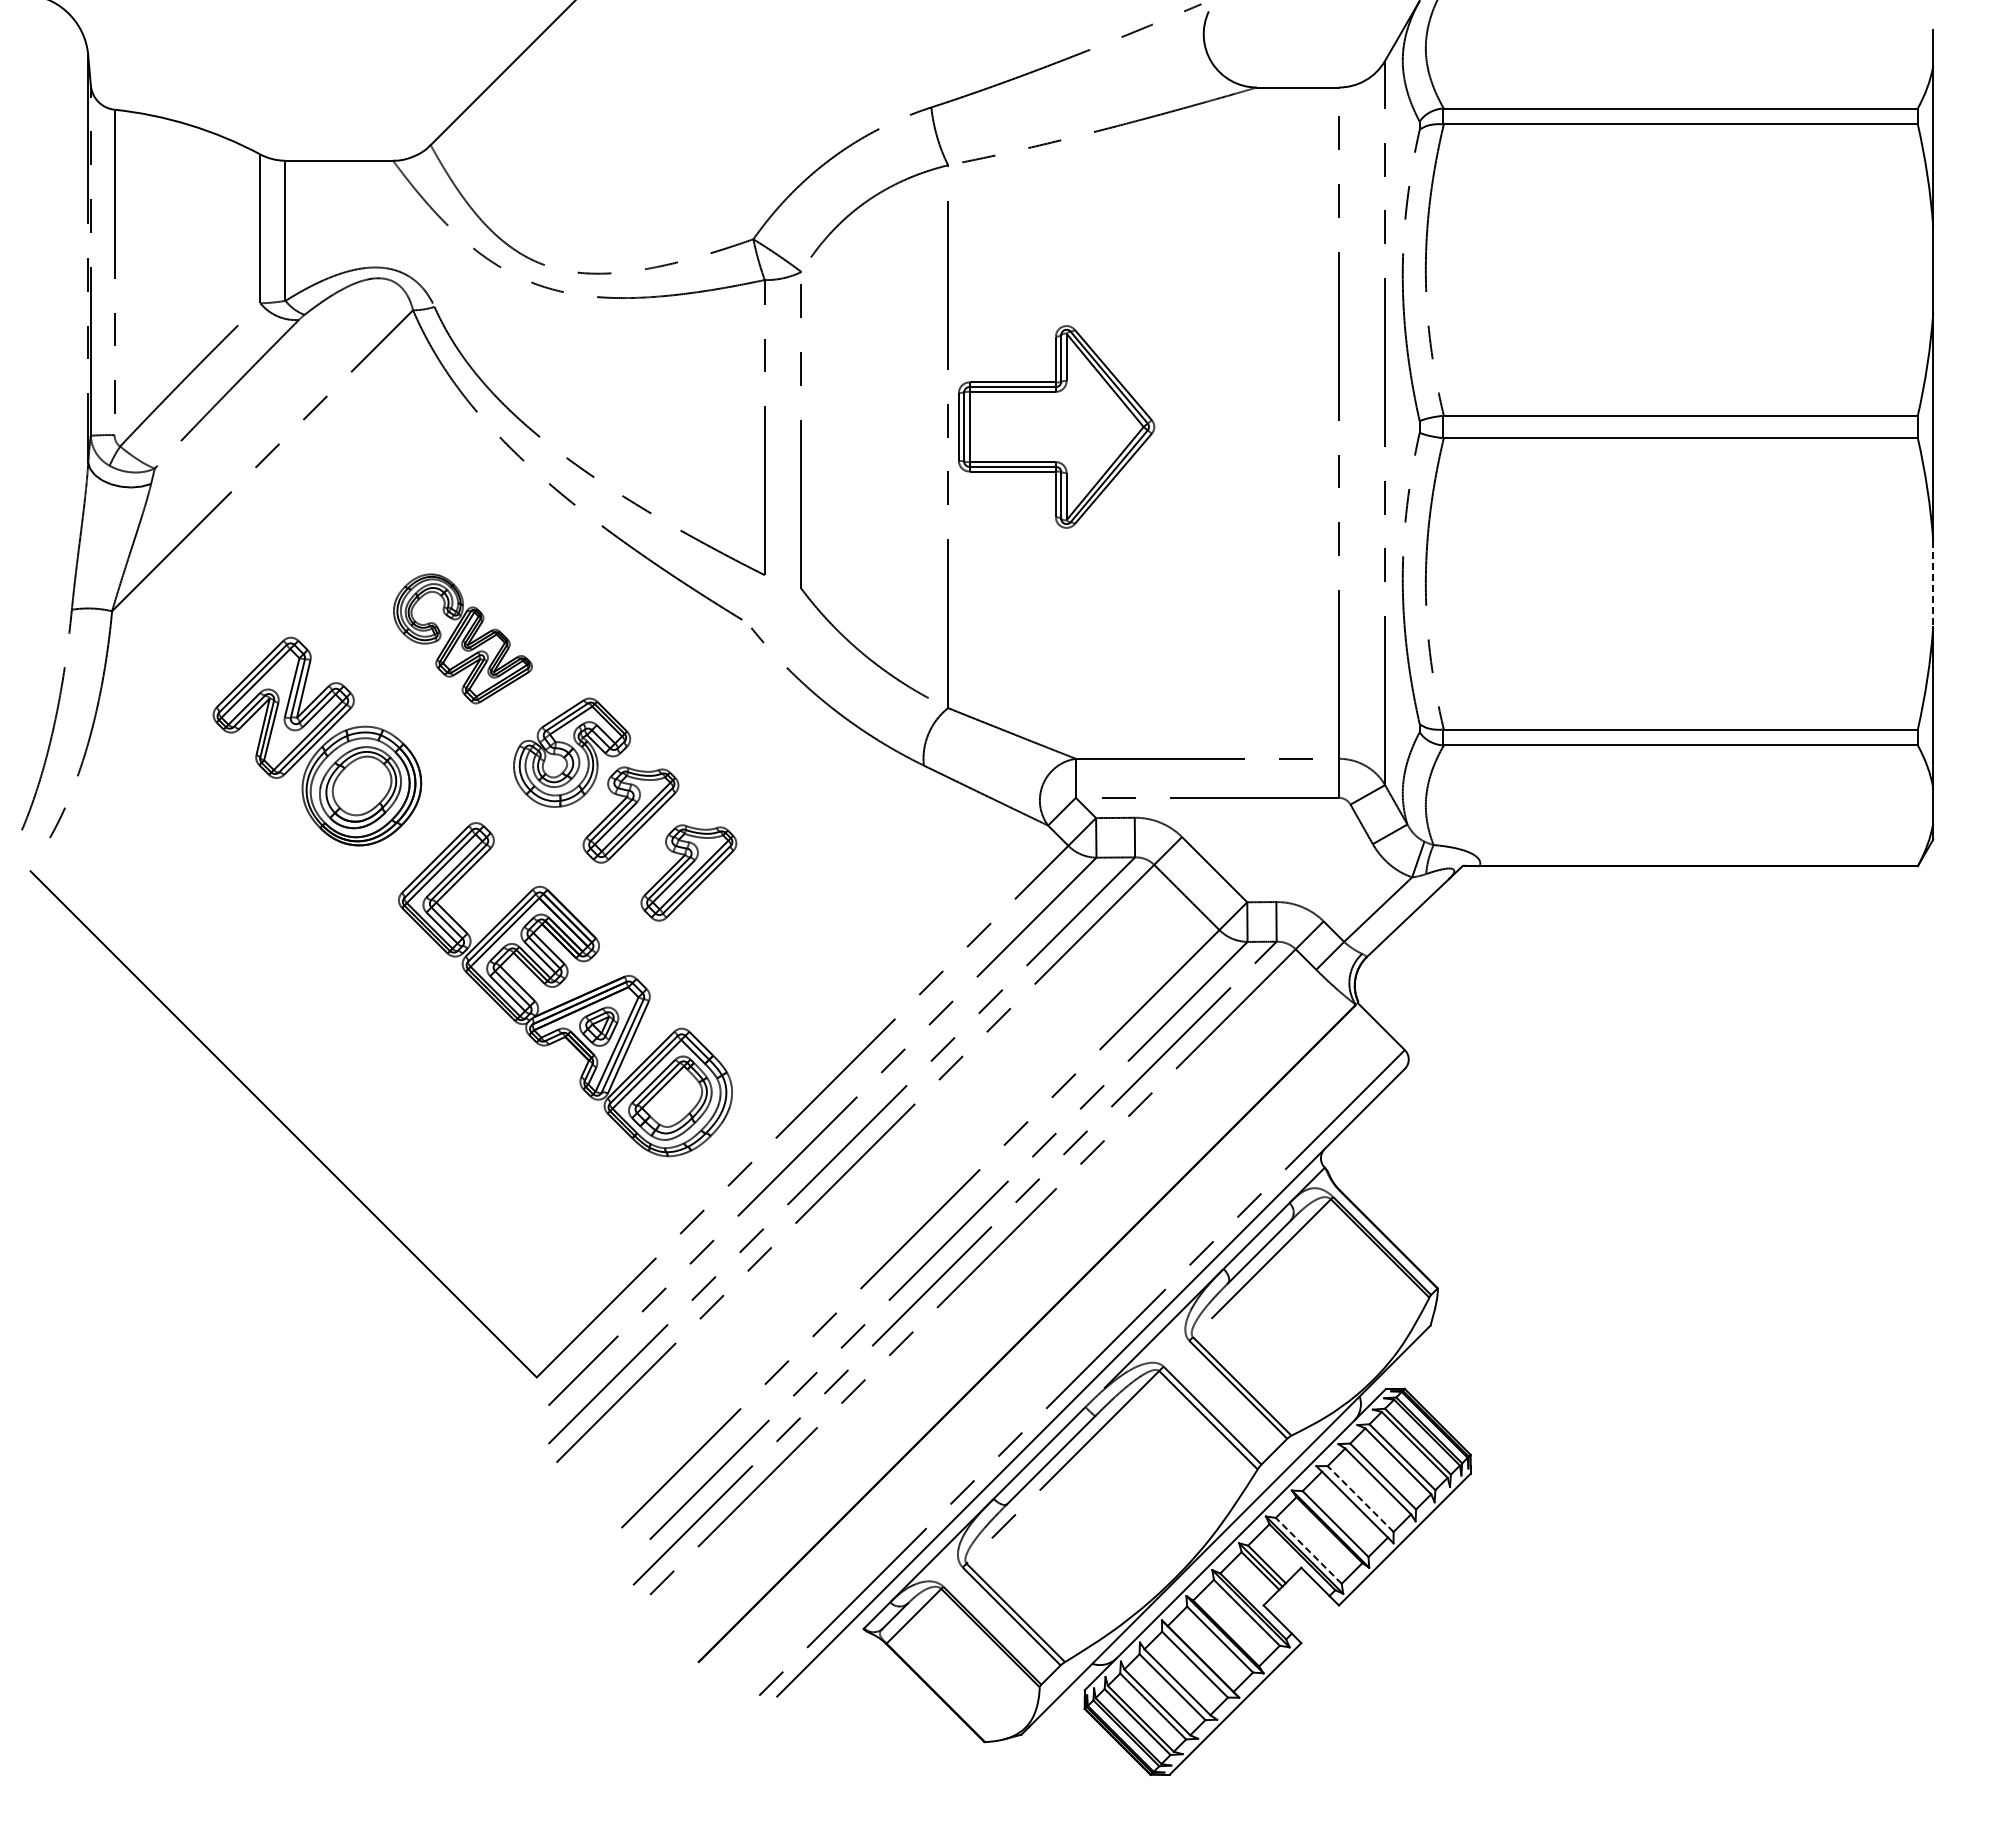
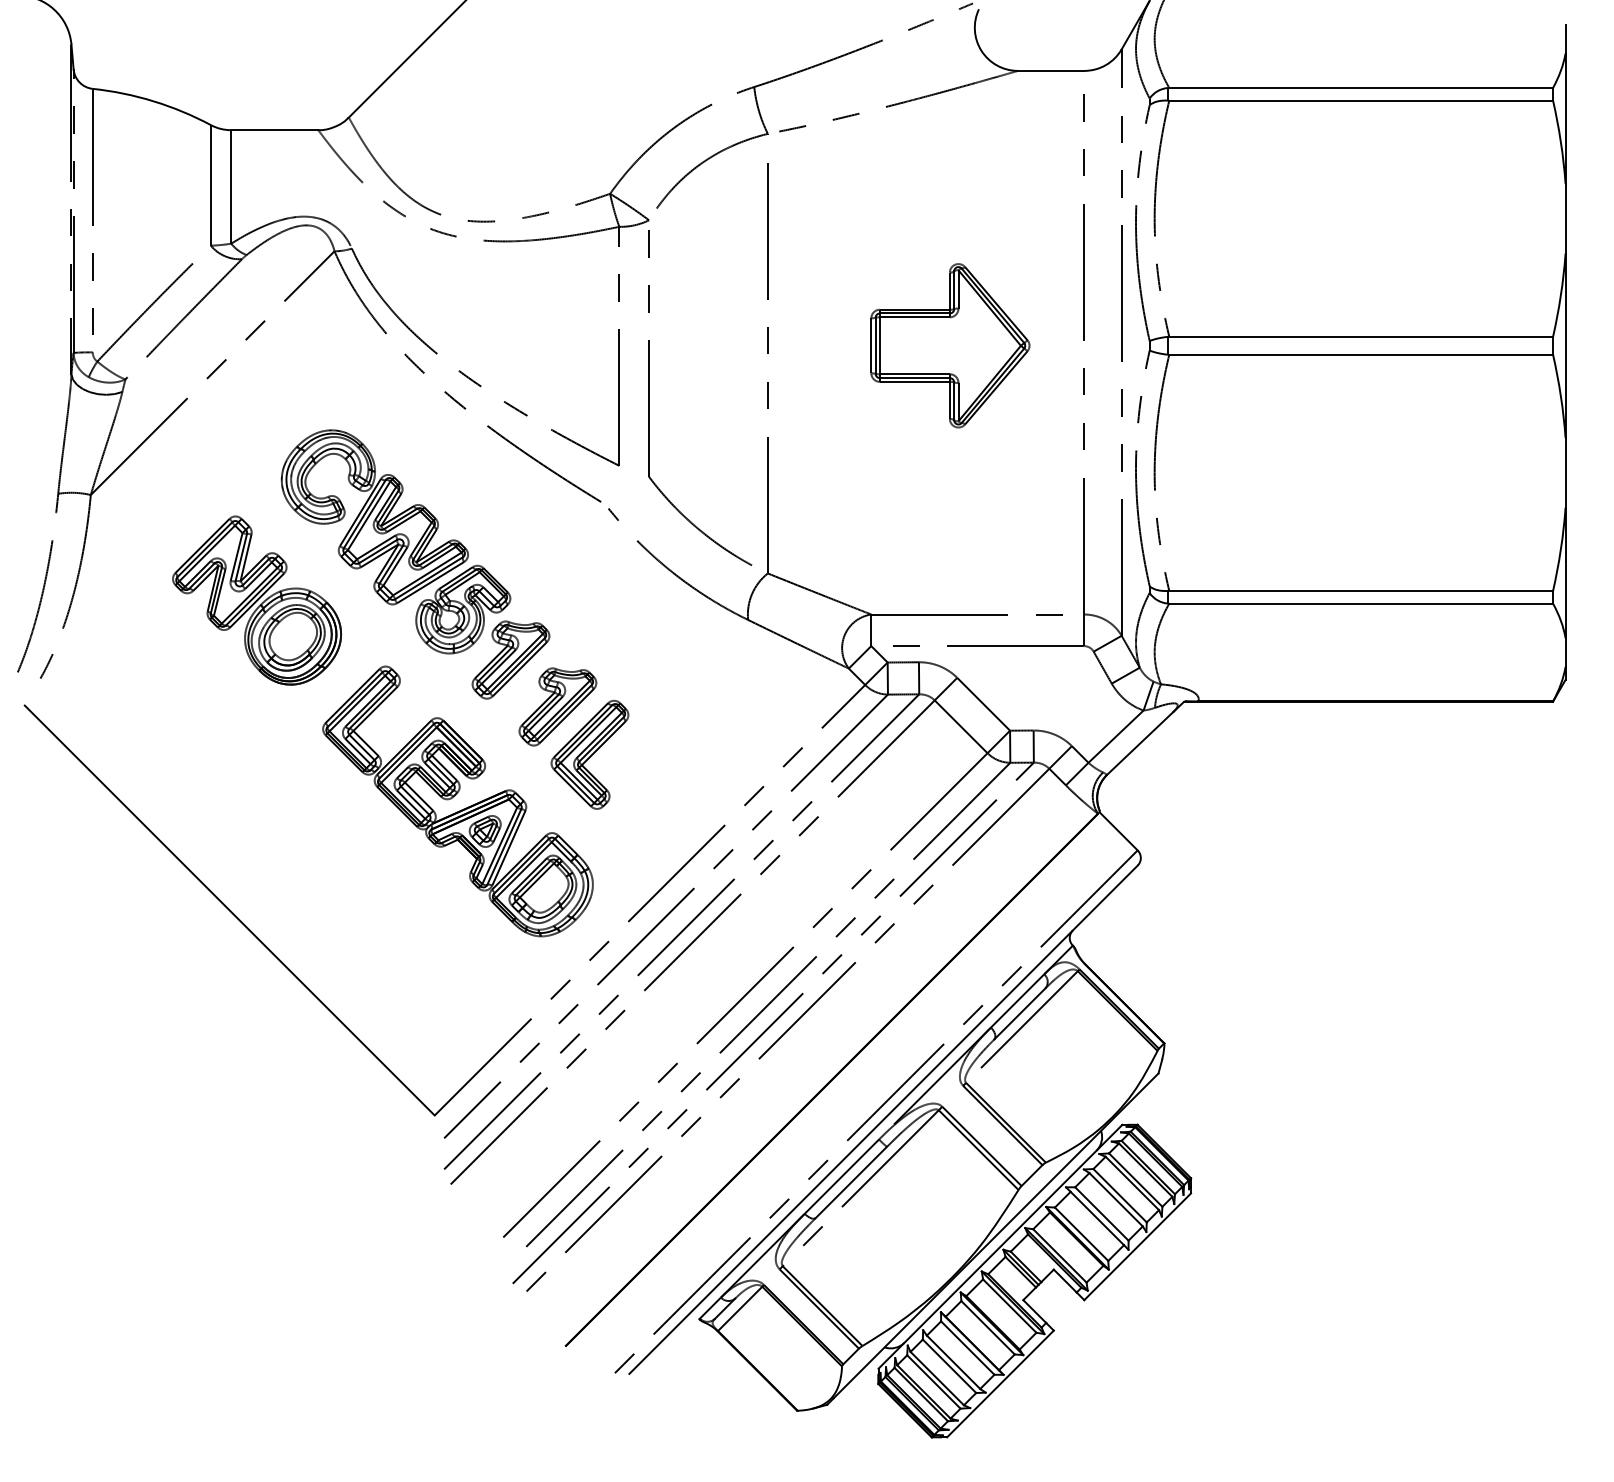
part: (1056, 426) -> (950, 345), moved
line: (1933, 584) -> (1565, 473), dashed -> solid
part: (462, 638) -> (374, 517), size x1.67
part: (728, 931) -> (589, 754), added
line: (1360, 1499) -> (1101, 1214), dashed -> solid
line: (1308, 1550) -> (1059, 1255), dashed -> solid

